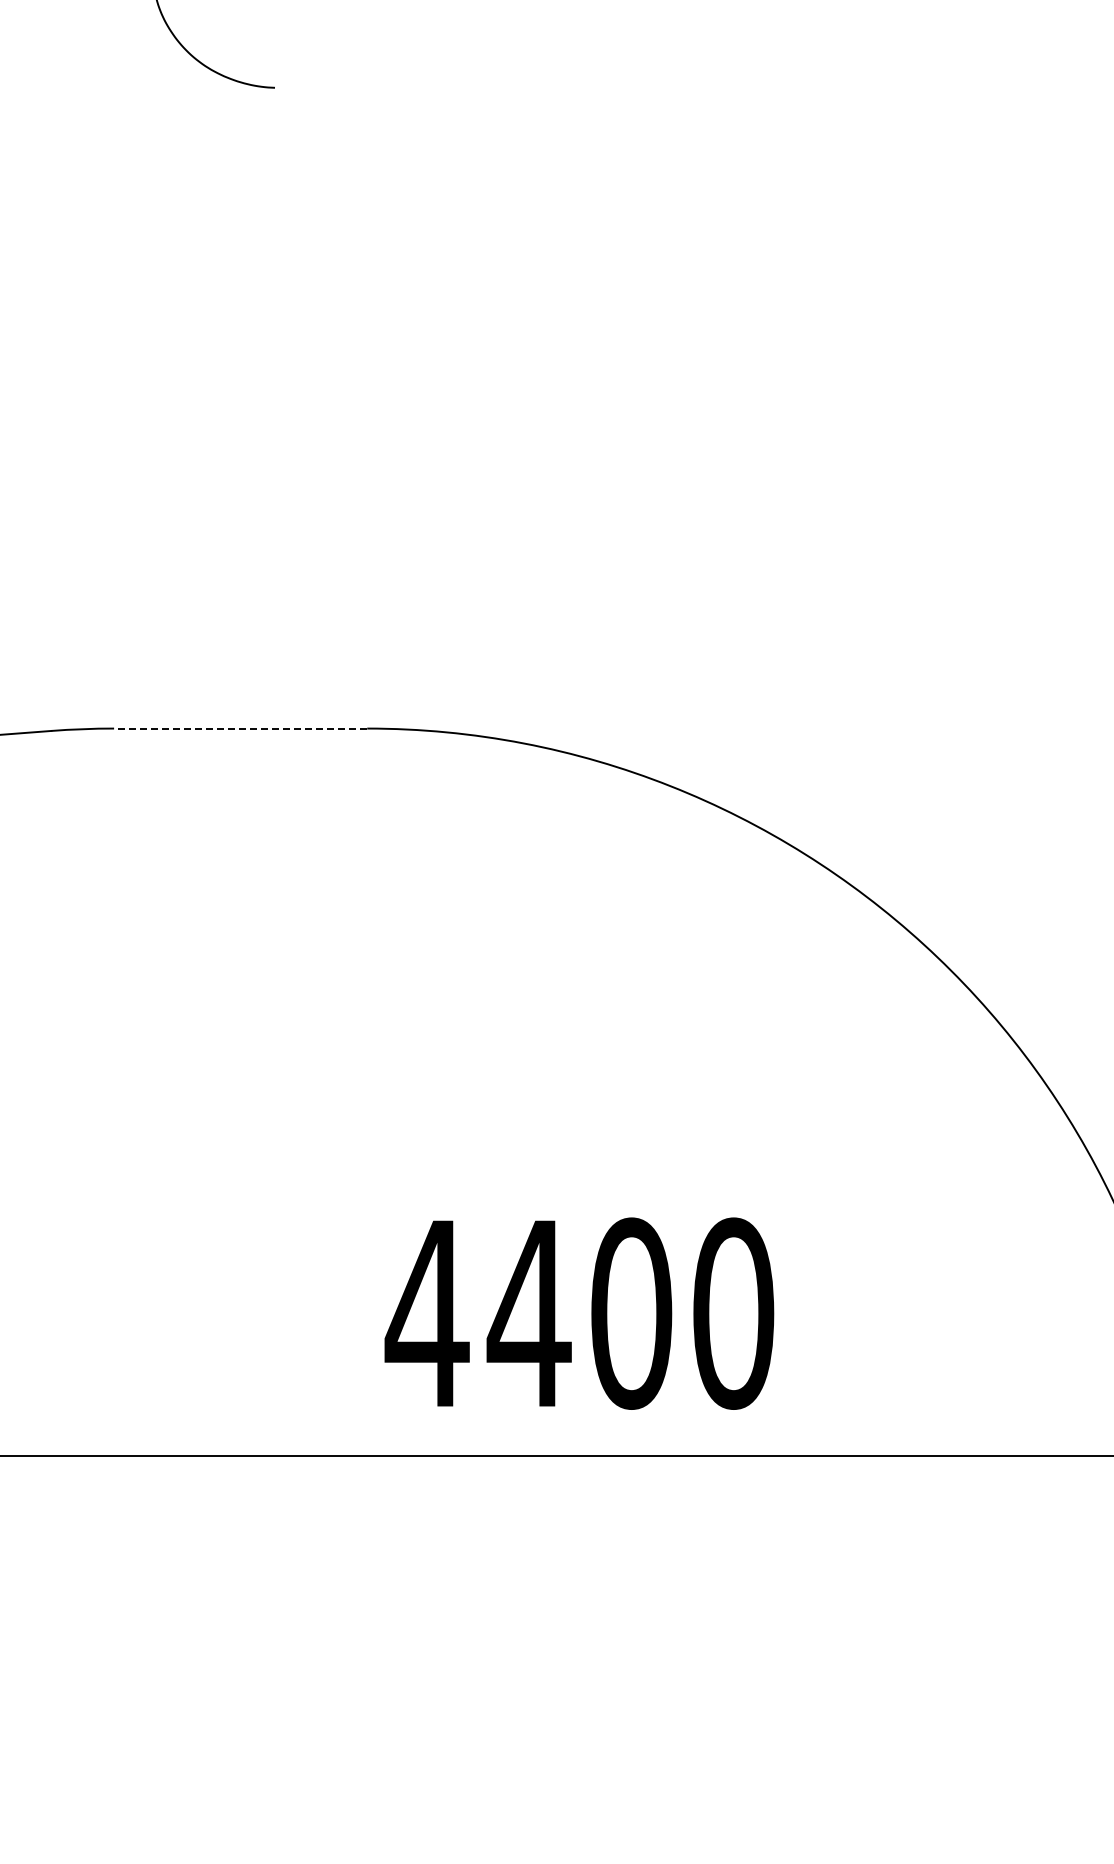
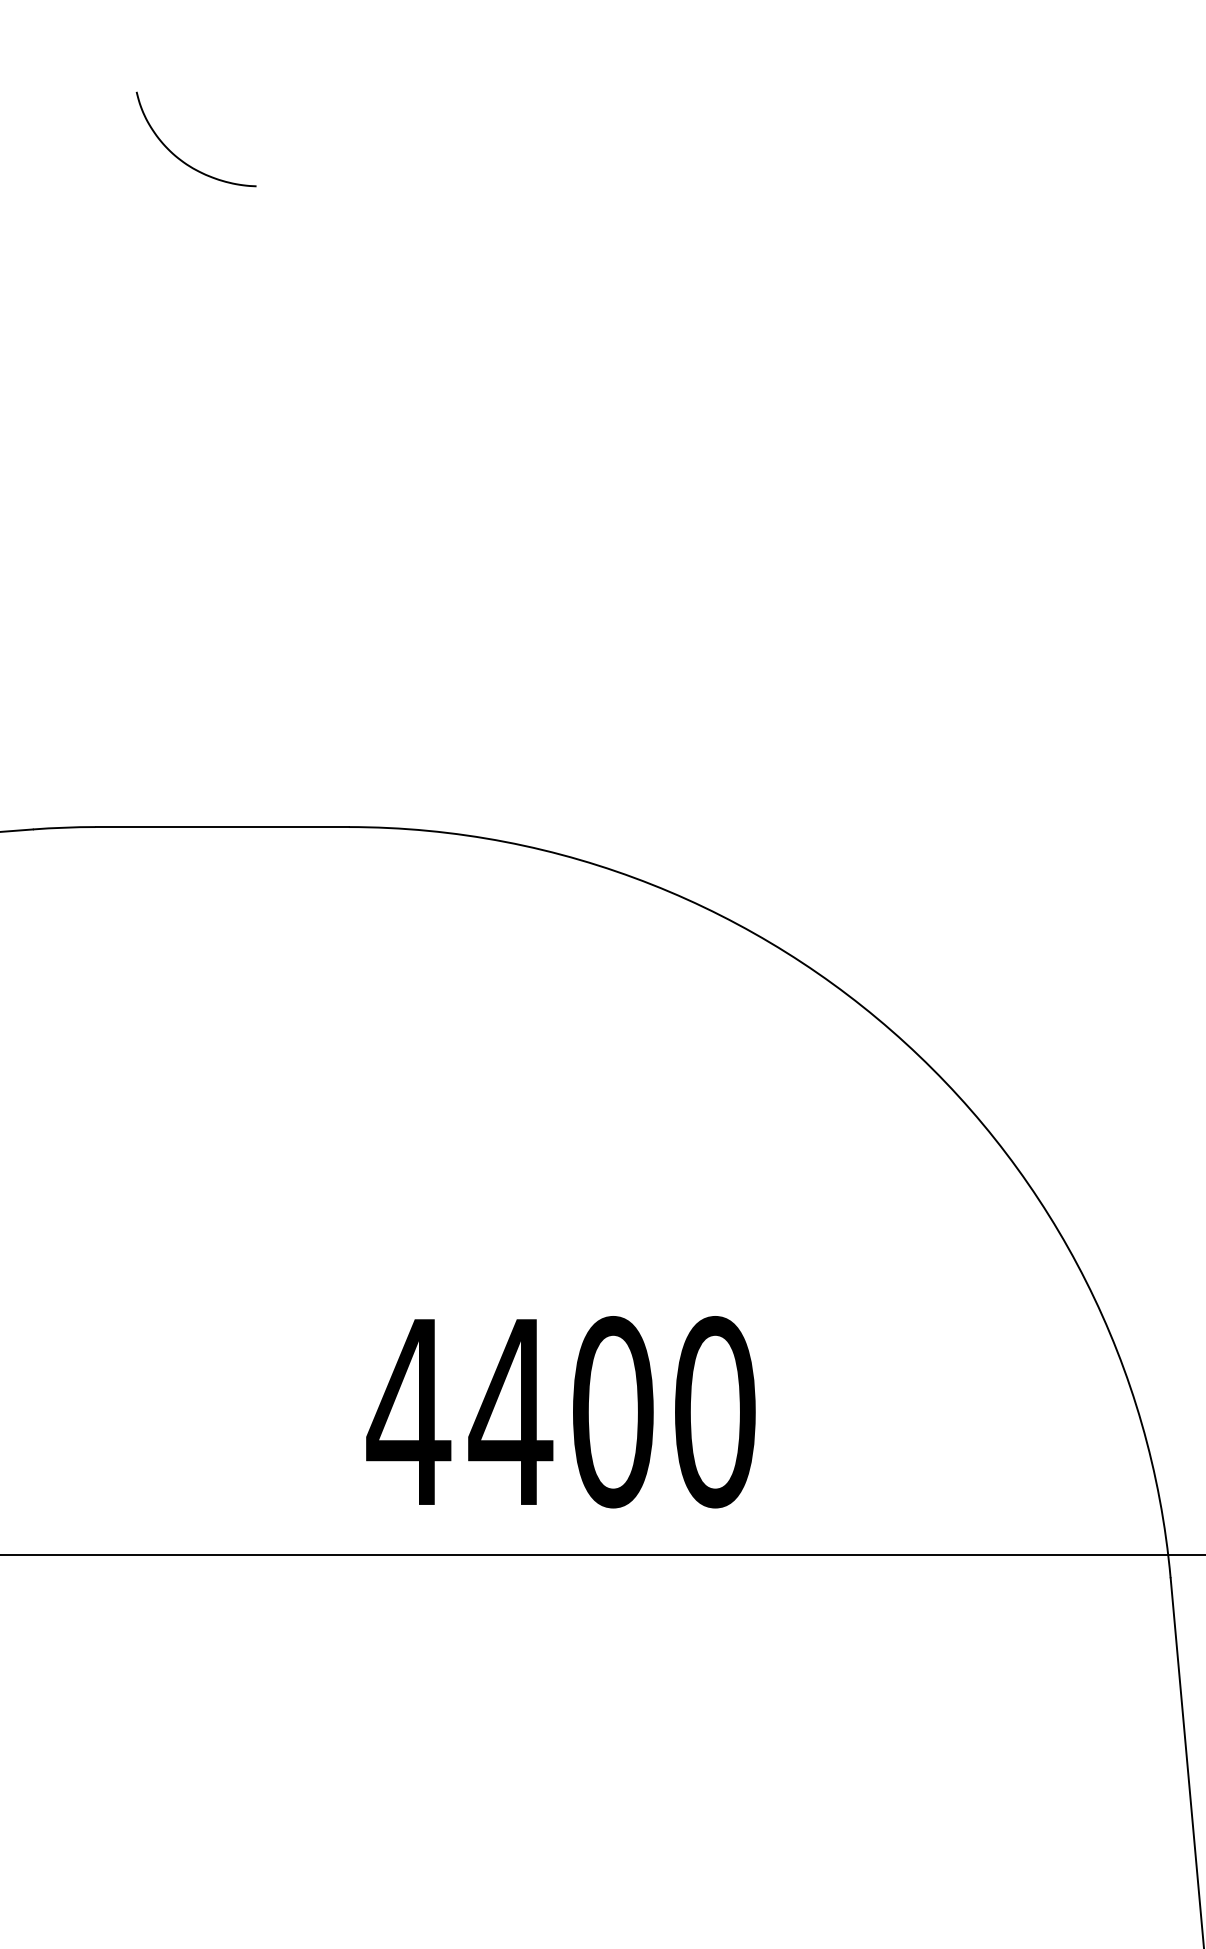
line: (240, 729) -> (222, 827), dashed -> solid

